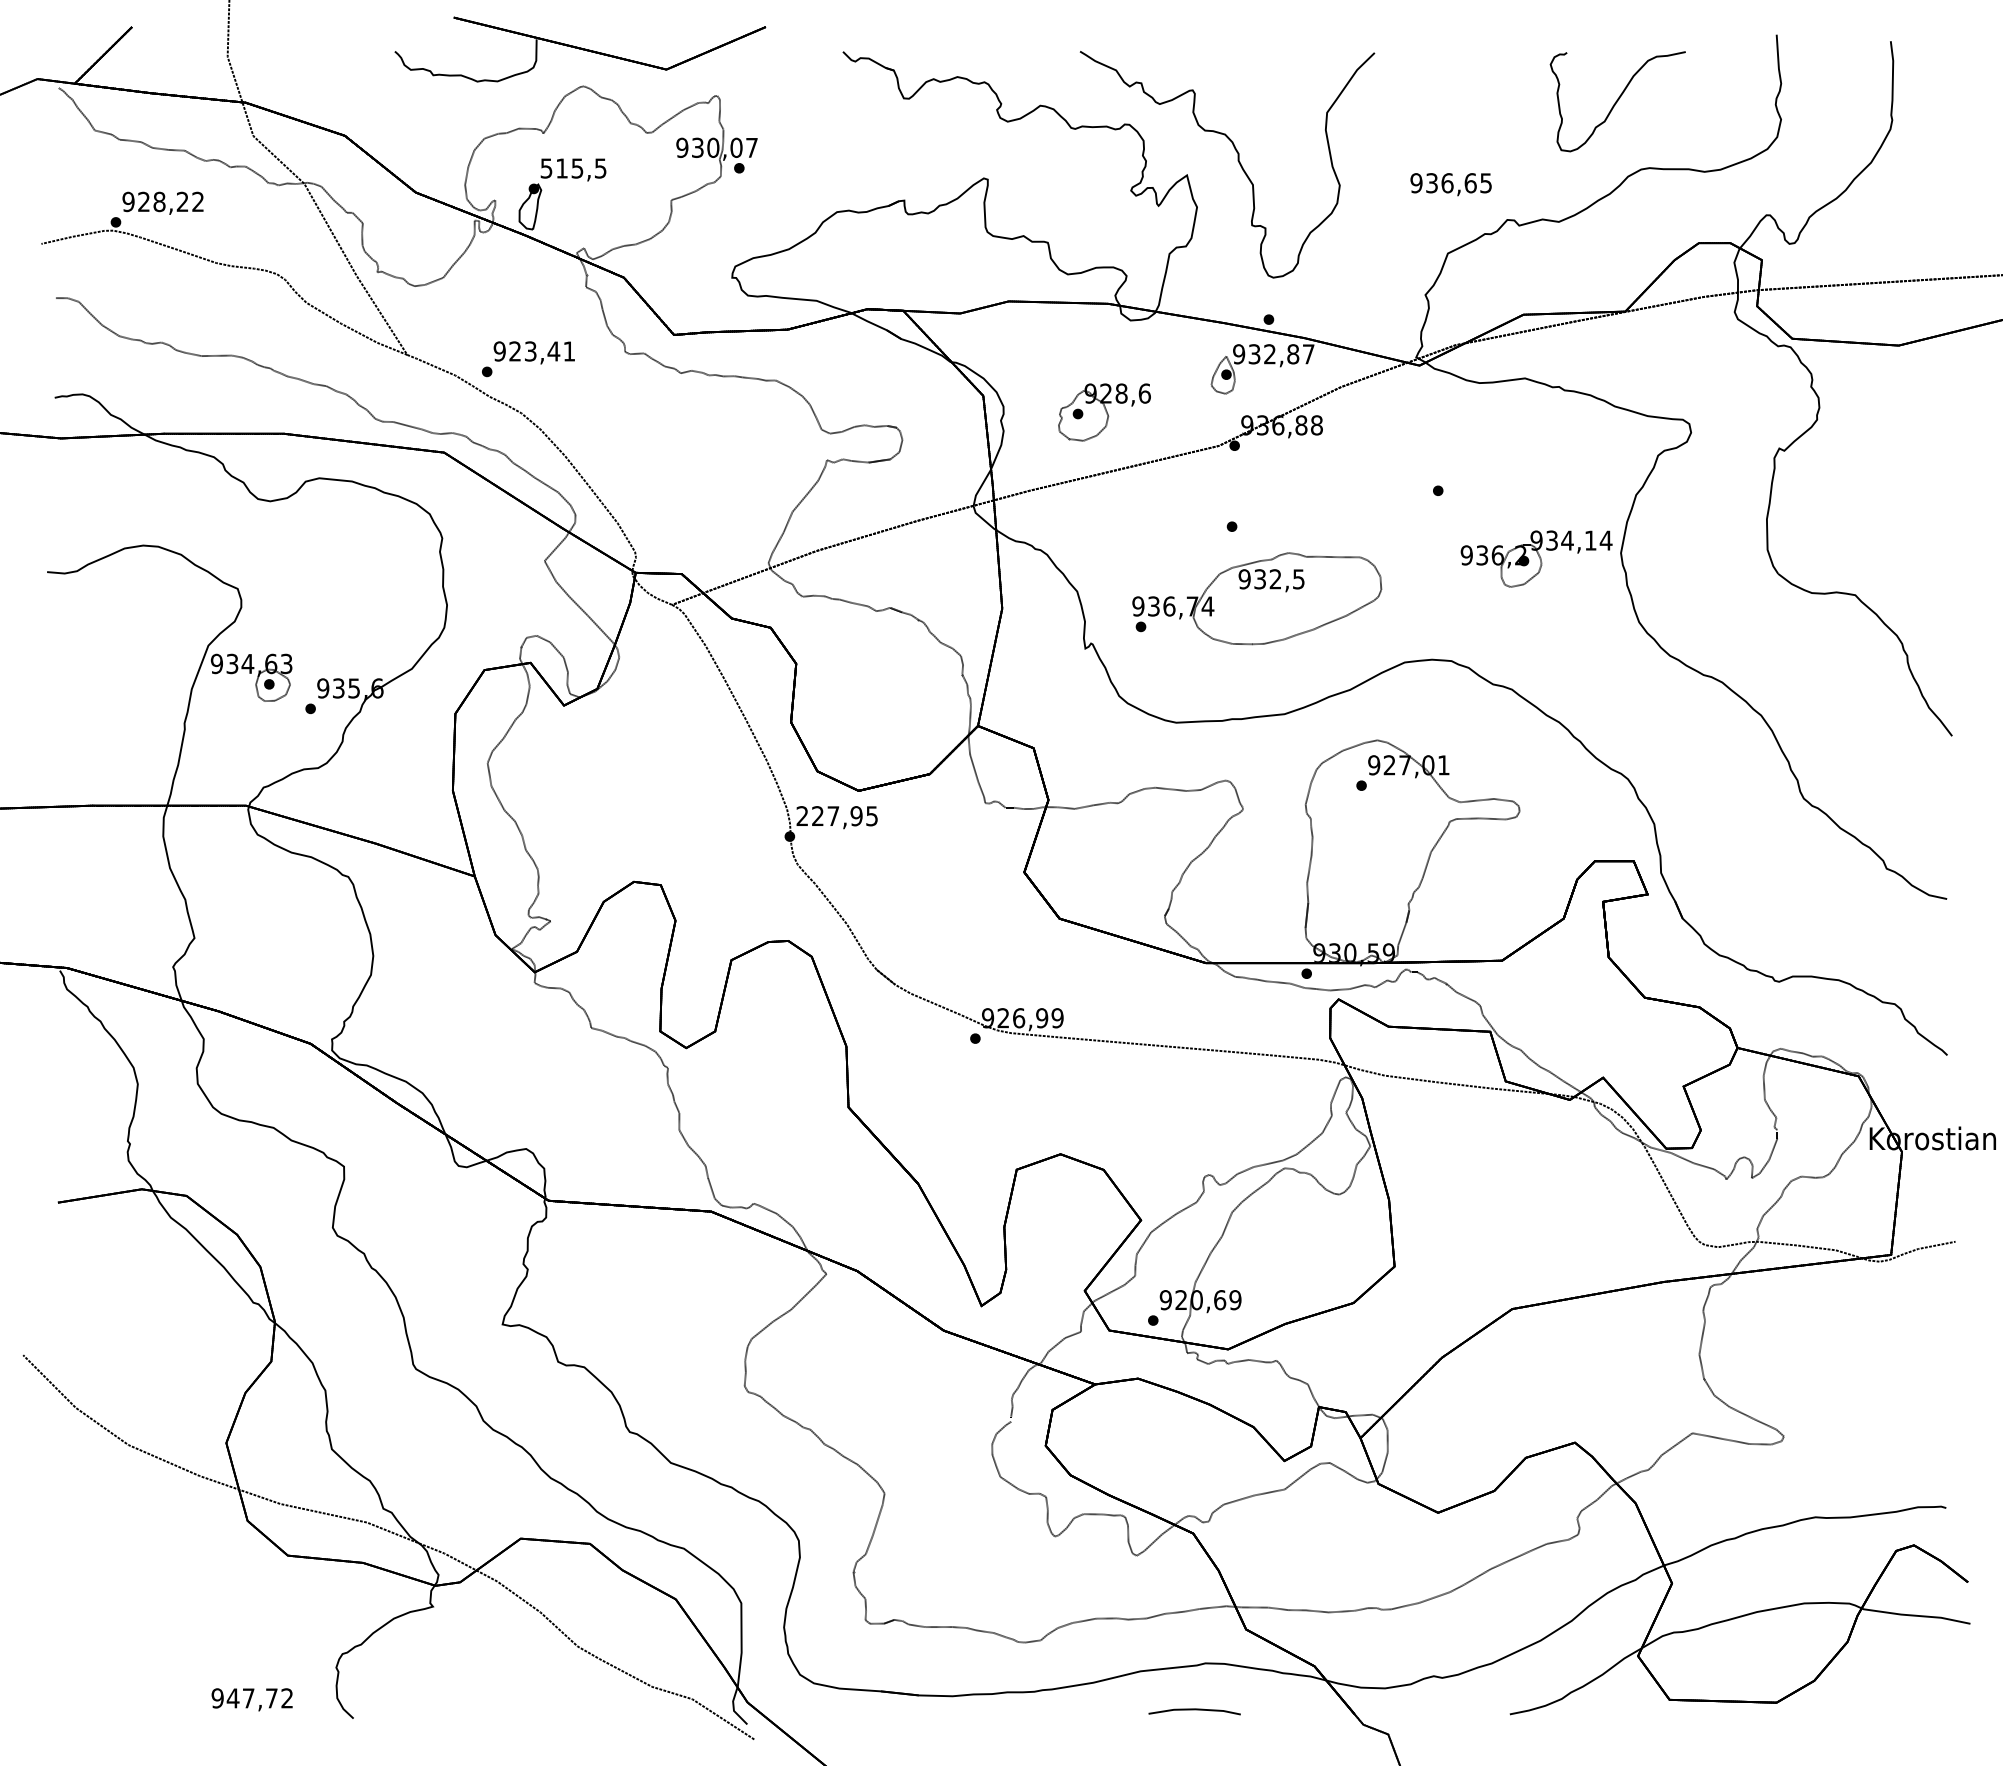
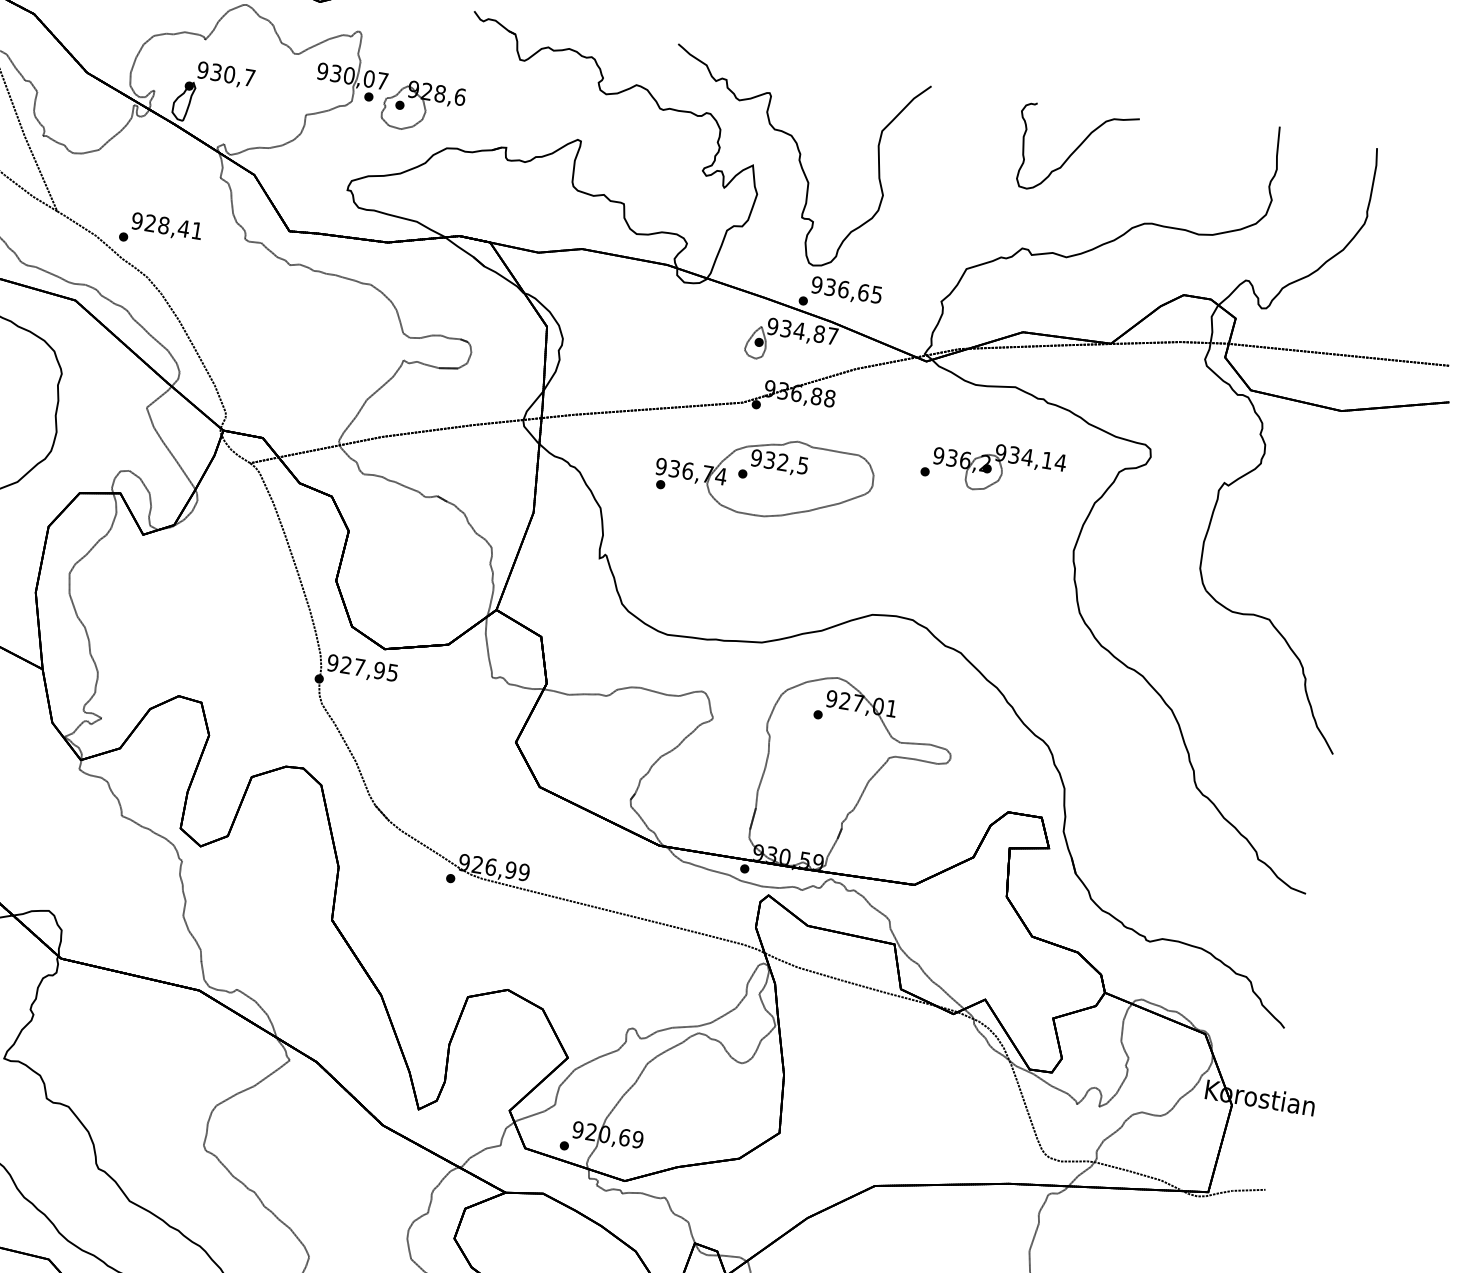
curve: (1617, 101) -> (1074, 152), moved
text: (573, 168) -> (226, 74), 515,5 -> 930,7
text: (1450, 184) -> (846, 291), moved
text: (530, 351) -> (163, 225), 923,41 -> 928,41
text: (1269, 354) -> (798, 331), 932,87 -> 934,87
part: (1104, 412) -> (422, 107), moved
part: (1536, 558) -> (998, 468), moved
part: (1257, 598) -> (764, 476), moved
text: (802, 816) -> (332, 663), 227,95 -> 927,95

